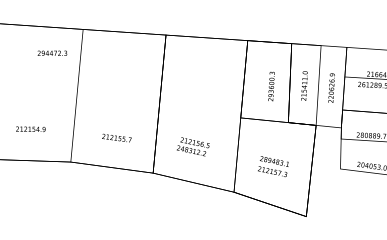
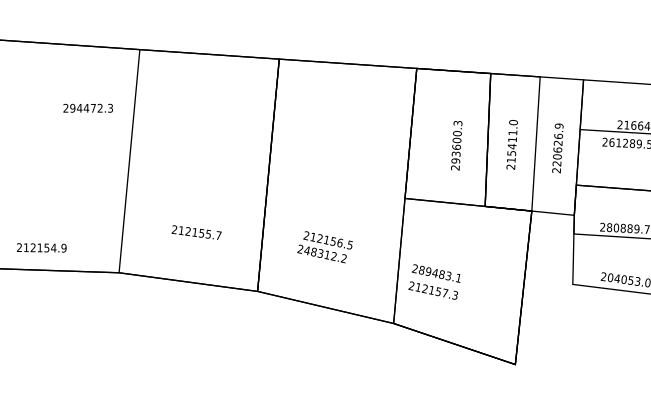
text: (52, 52) -> (88, 106), moved
text: (30, 129) -> (41, 248), moved
text: (273, 166) -> (434, 281), moved

